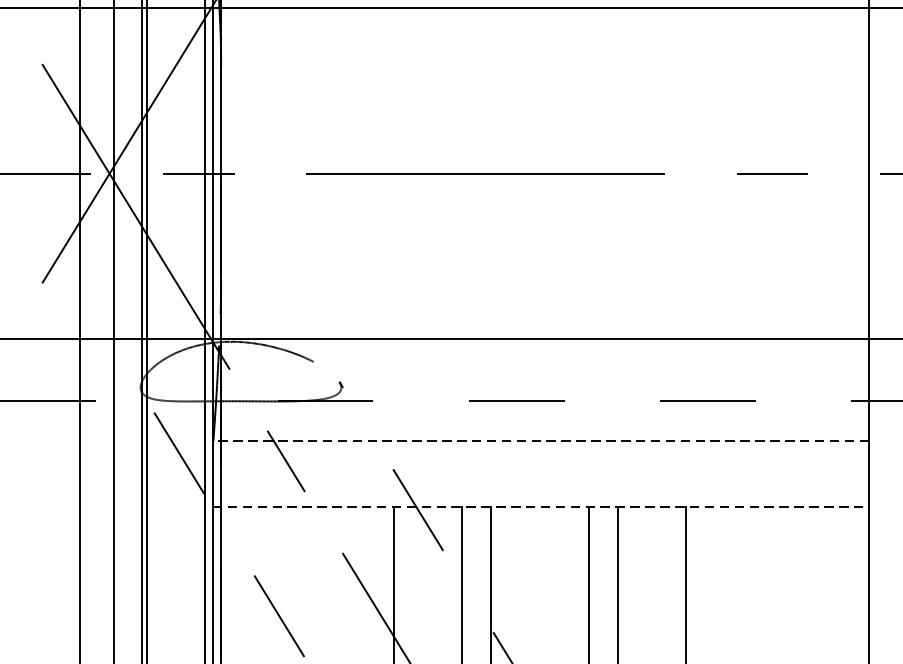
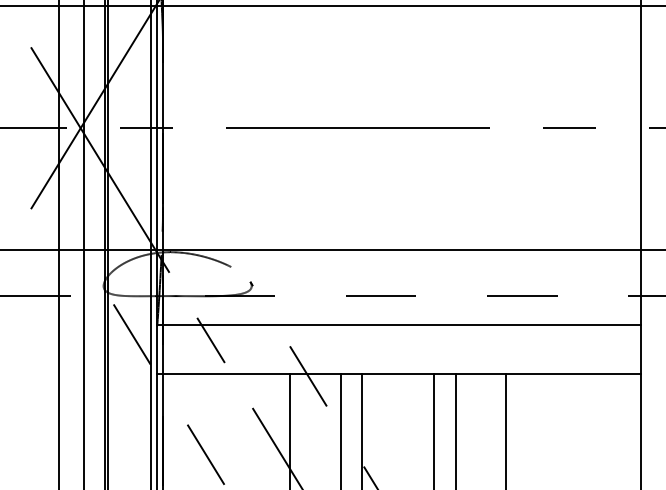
line: (540, 441) -> (398, 325), dashed -> solid
line: (541, 507) -> (399, 374), dashed -> solid

